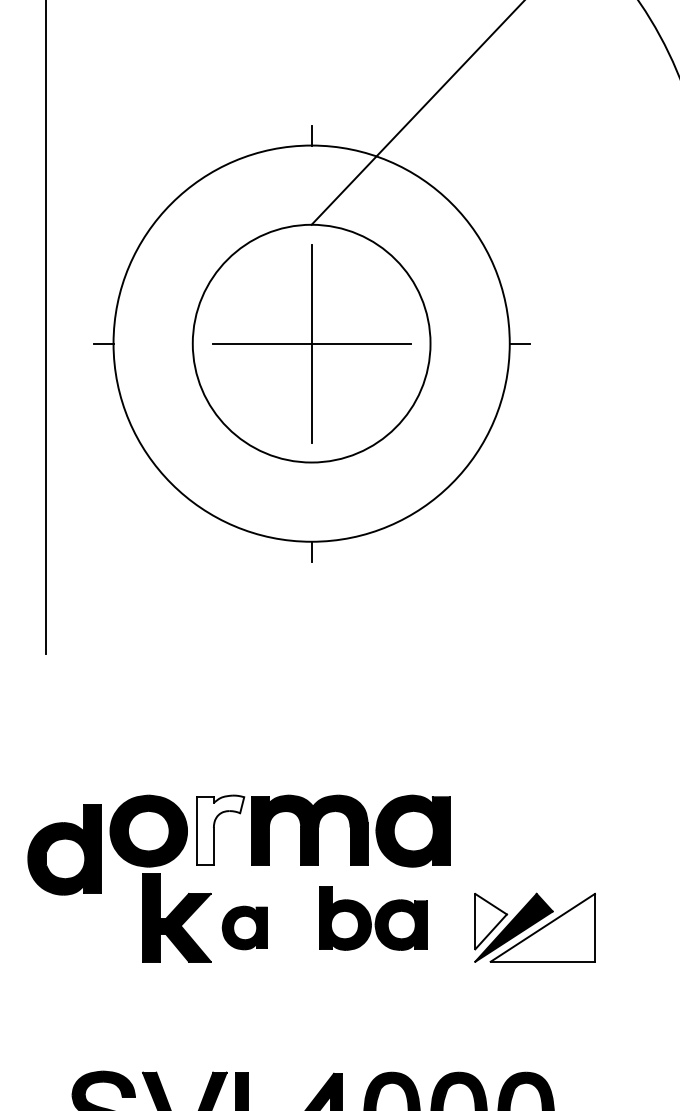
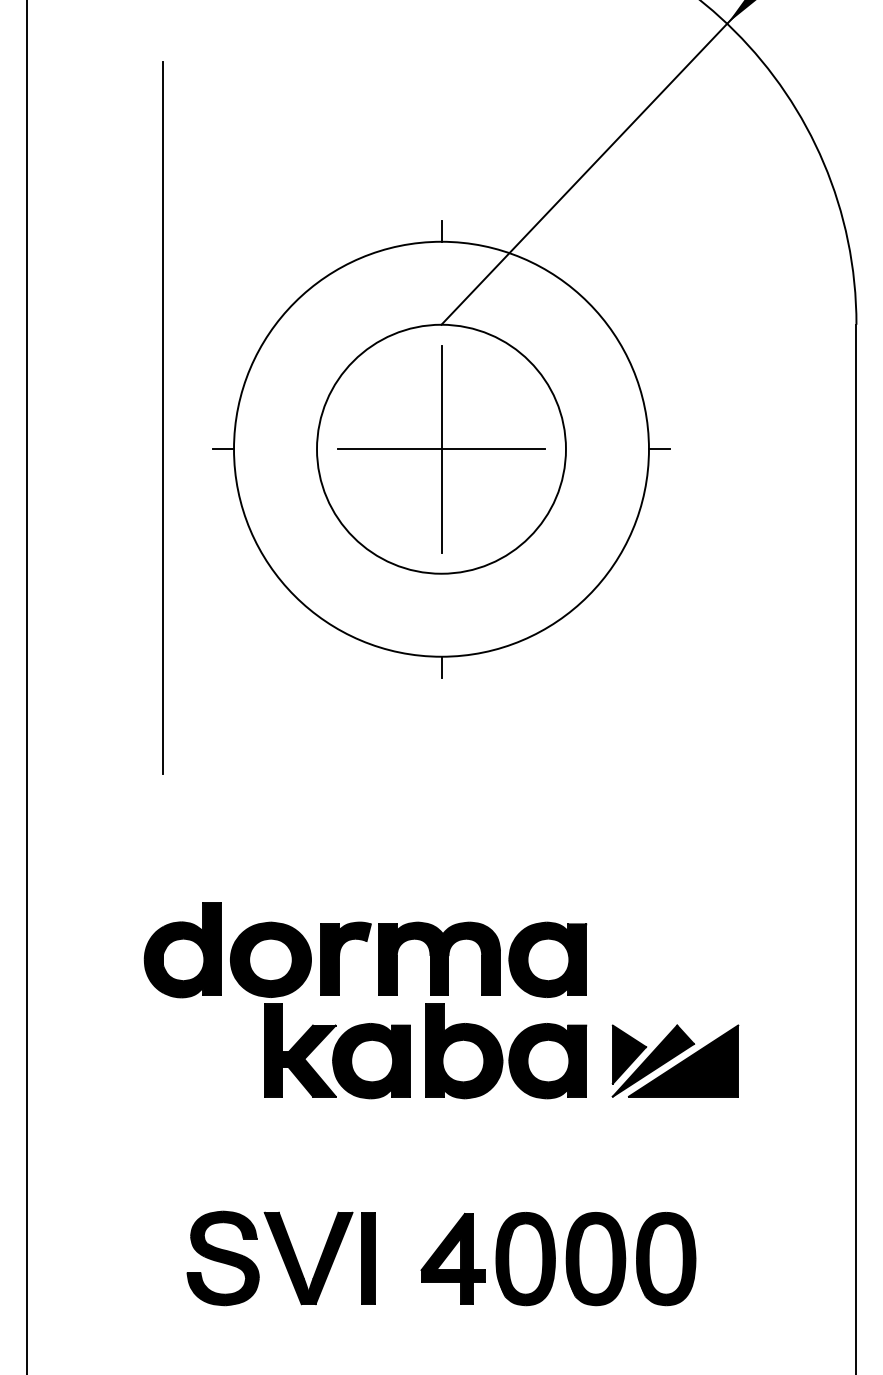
fill: (220, 829) -> (345, 958), added
part: (64, 849) -> (182, 950), moved
part: (373, 918) -> (506, 1051), size x1.43
fill: (491, 921) -> (629, 1054), added
fill: (542, 927) -> (683, 1060), added
part: (244, 928) -> (371, 1061), size x1.67

